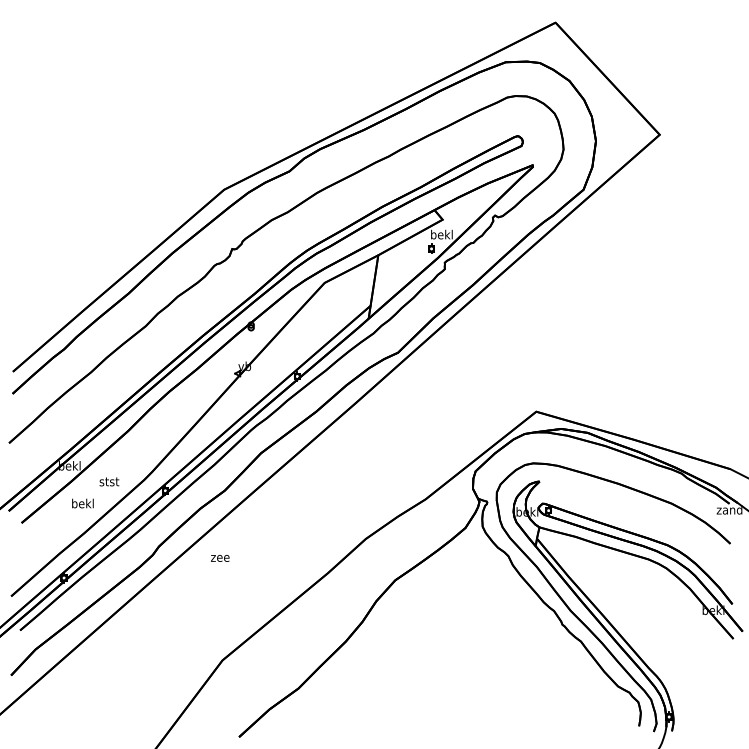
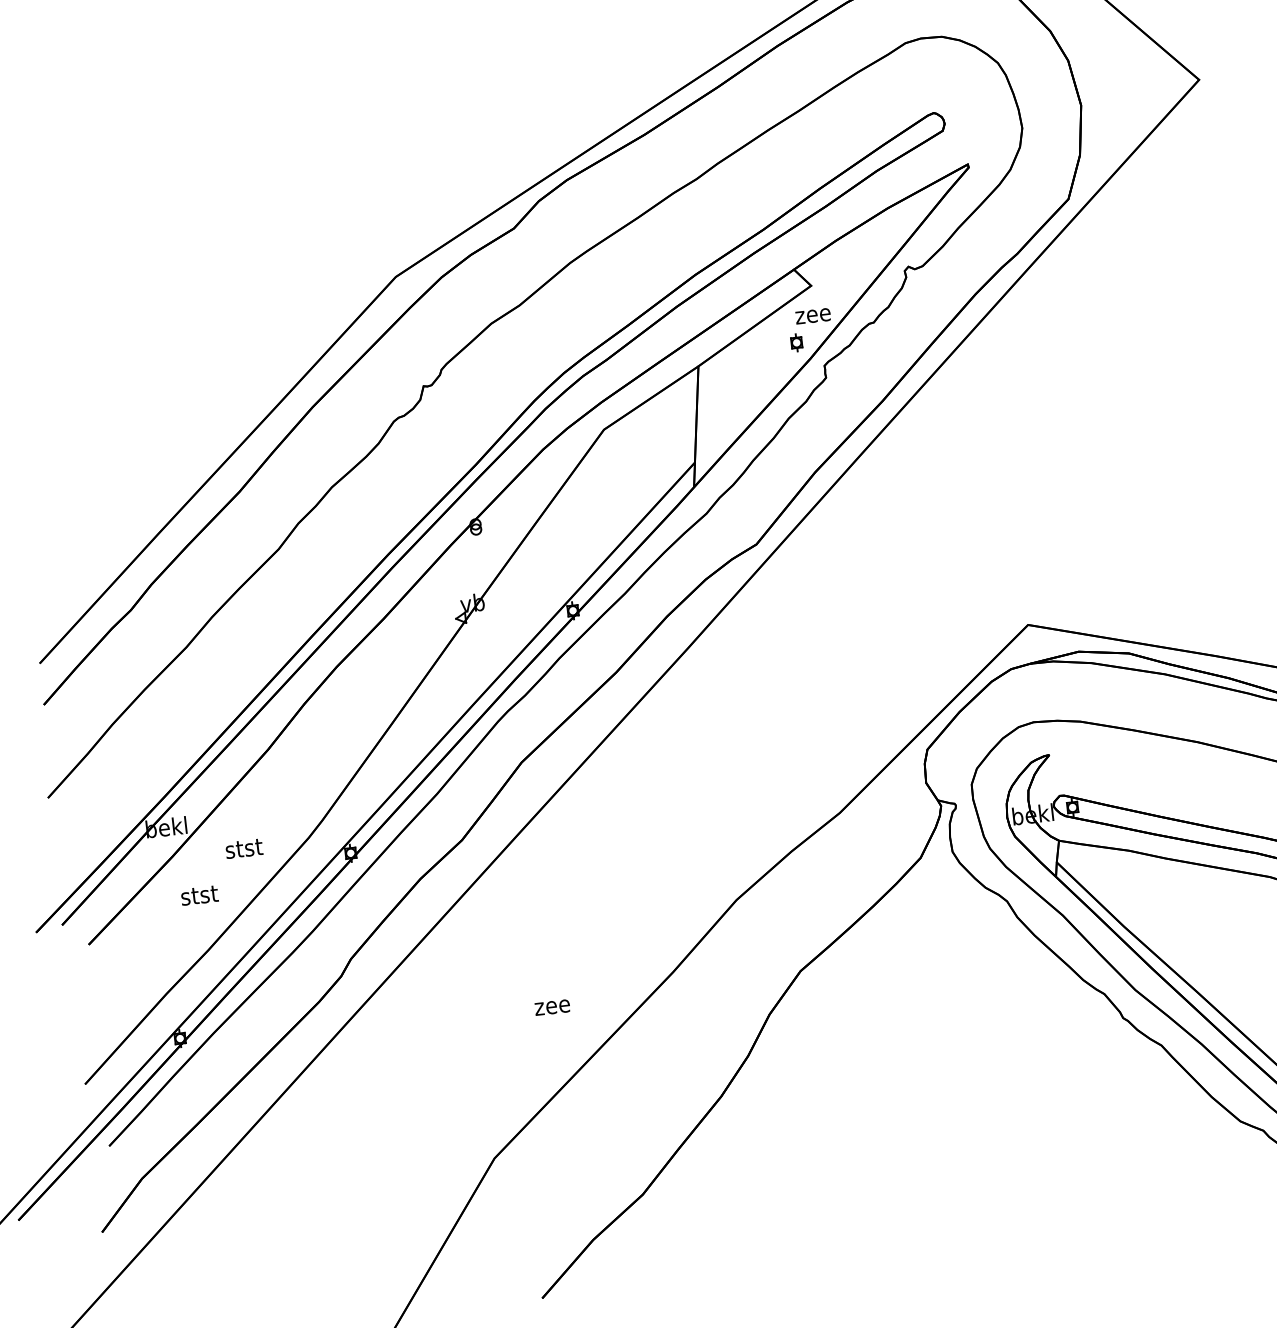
text: (441, 234) -> (812, 313), bekl -> zee
text: (82, 503) -> (198, 895), bekl -> stst
text: (220, 558) -> (552, 1007), moved

